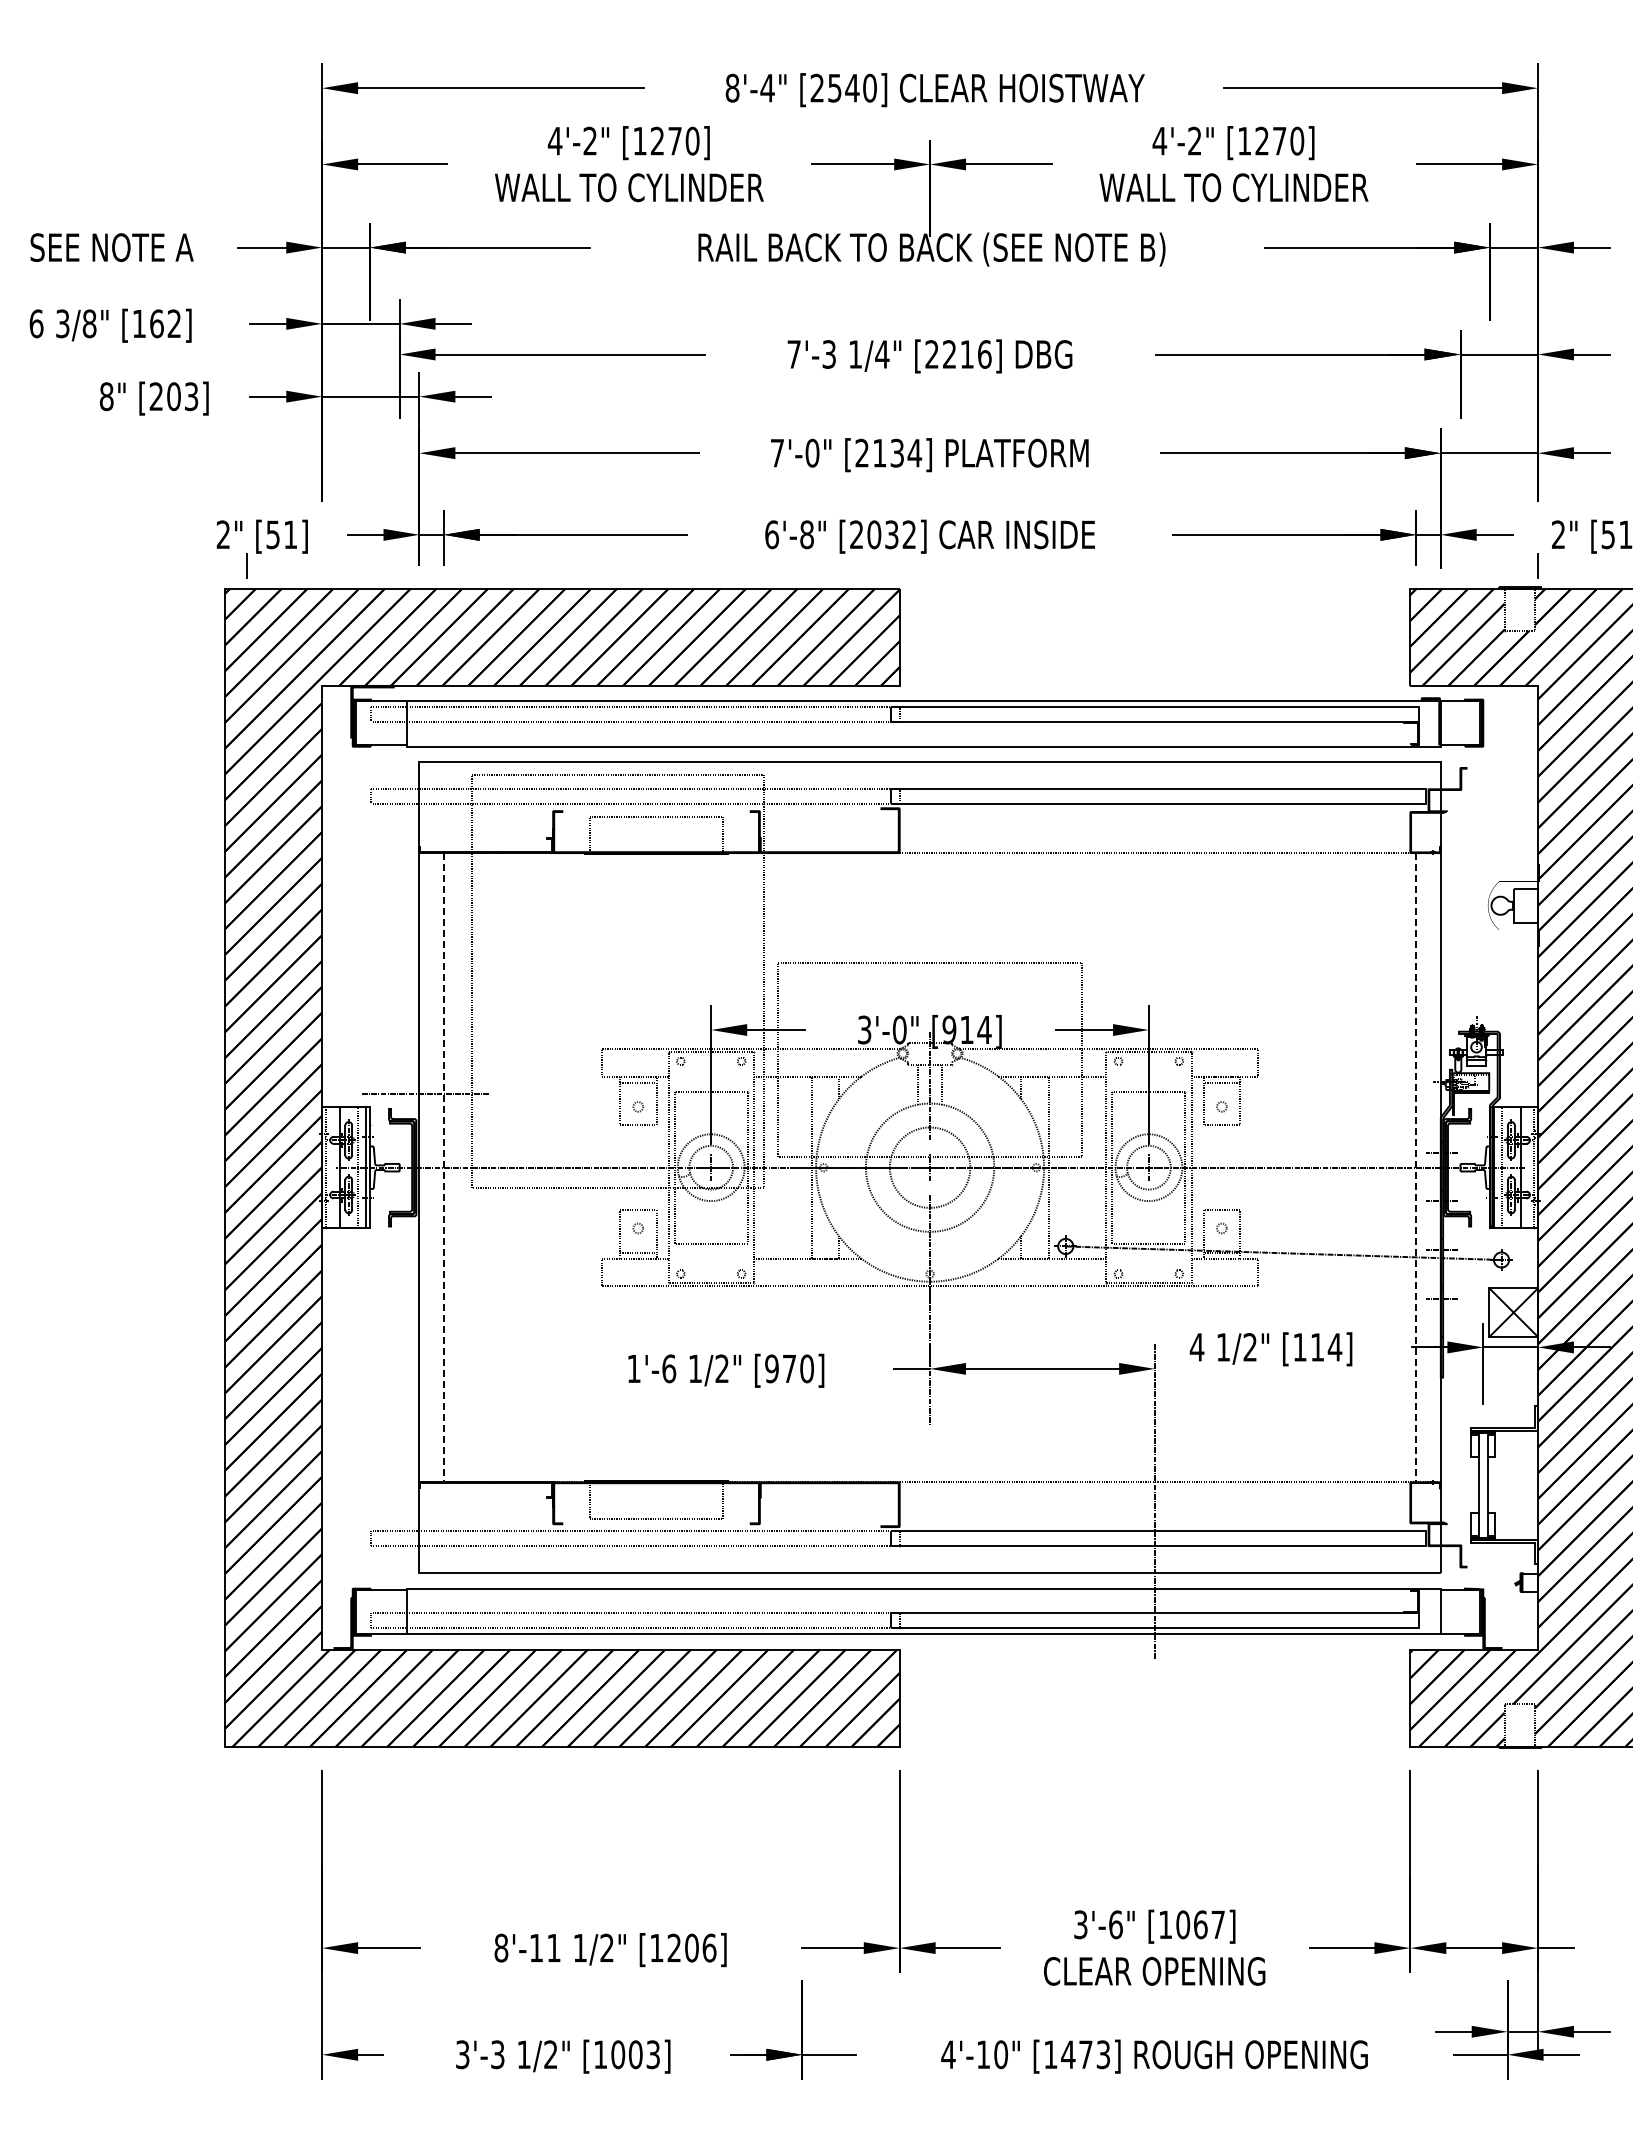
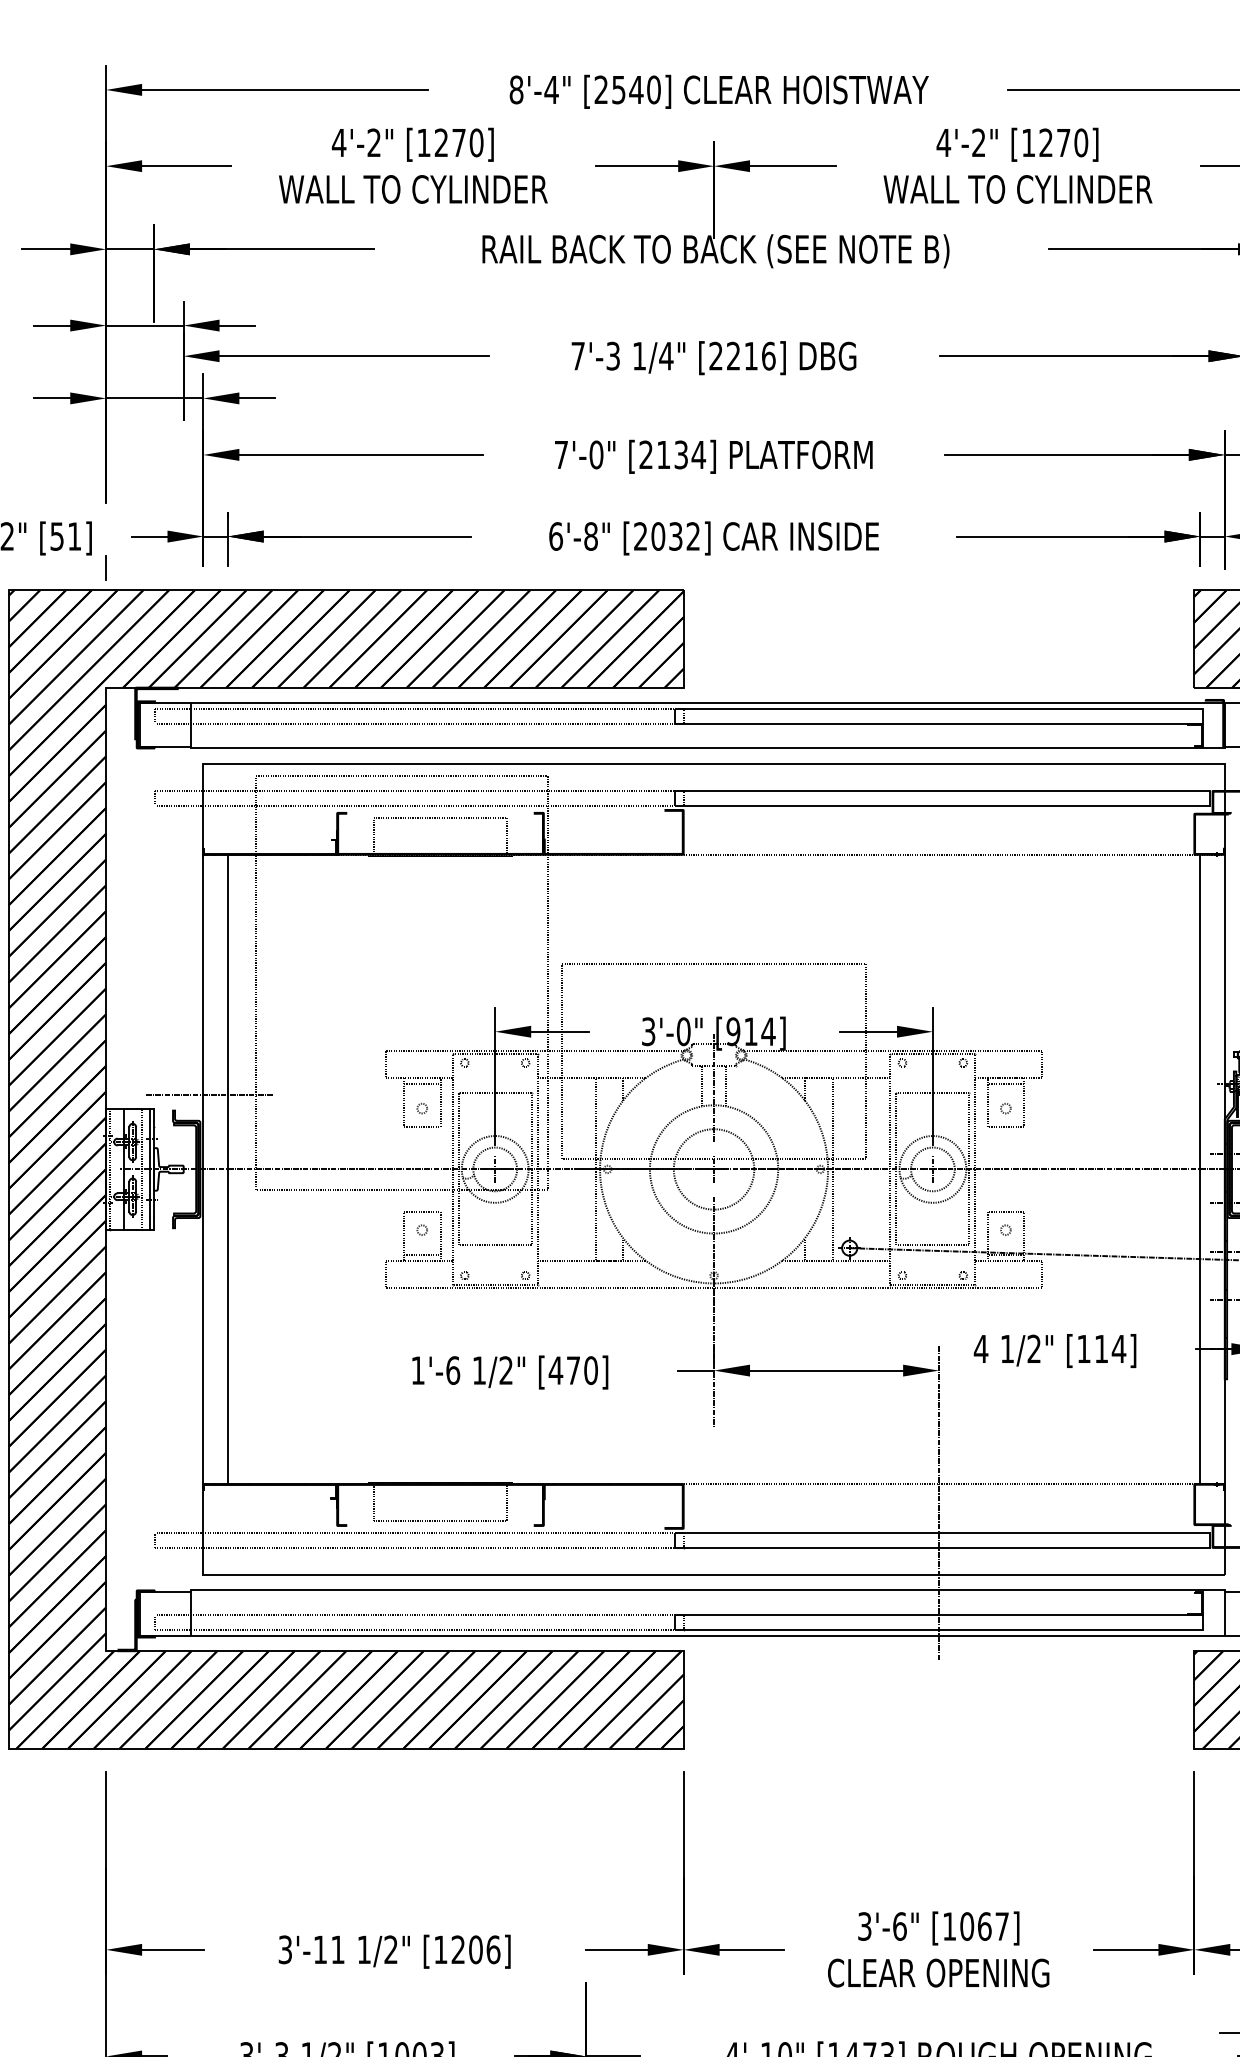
line: (246, 565) -> (105, 567), moved
line: (443, 1167) -> (227, 1169), dashed -> solid
line: (1416, 1167) -> (1200, 1169), dashed -> solid
text: (771, 1368) -> (555, 1370), [970] -> [470]
text: (501, 1947) -> (285, 1949), 8'-11 -> 3'-11

